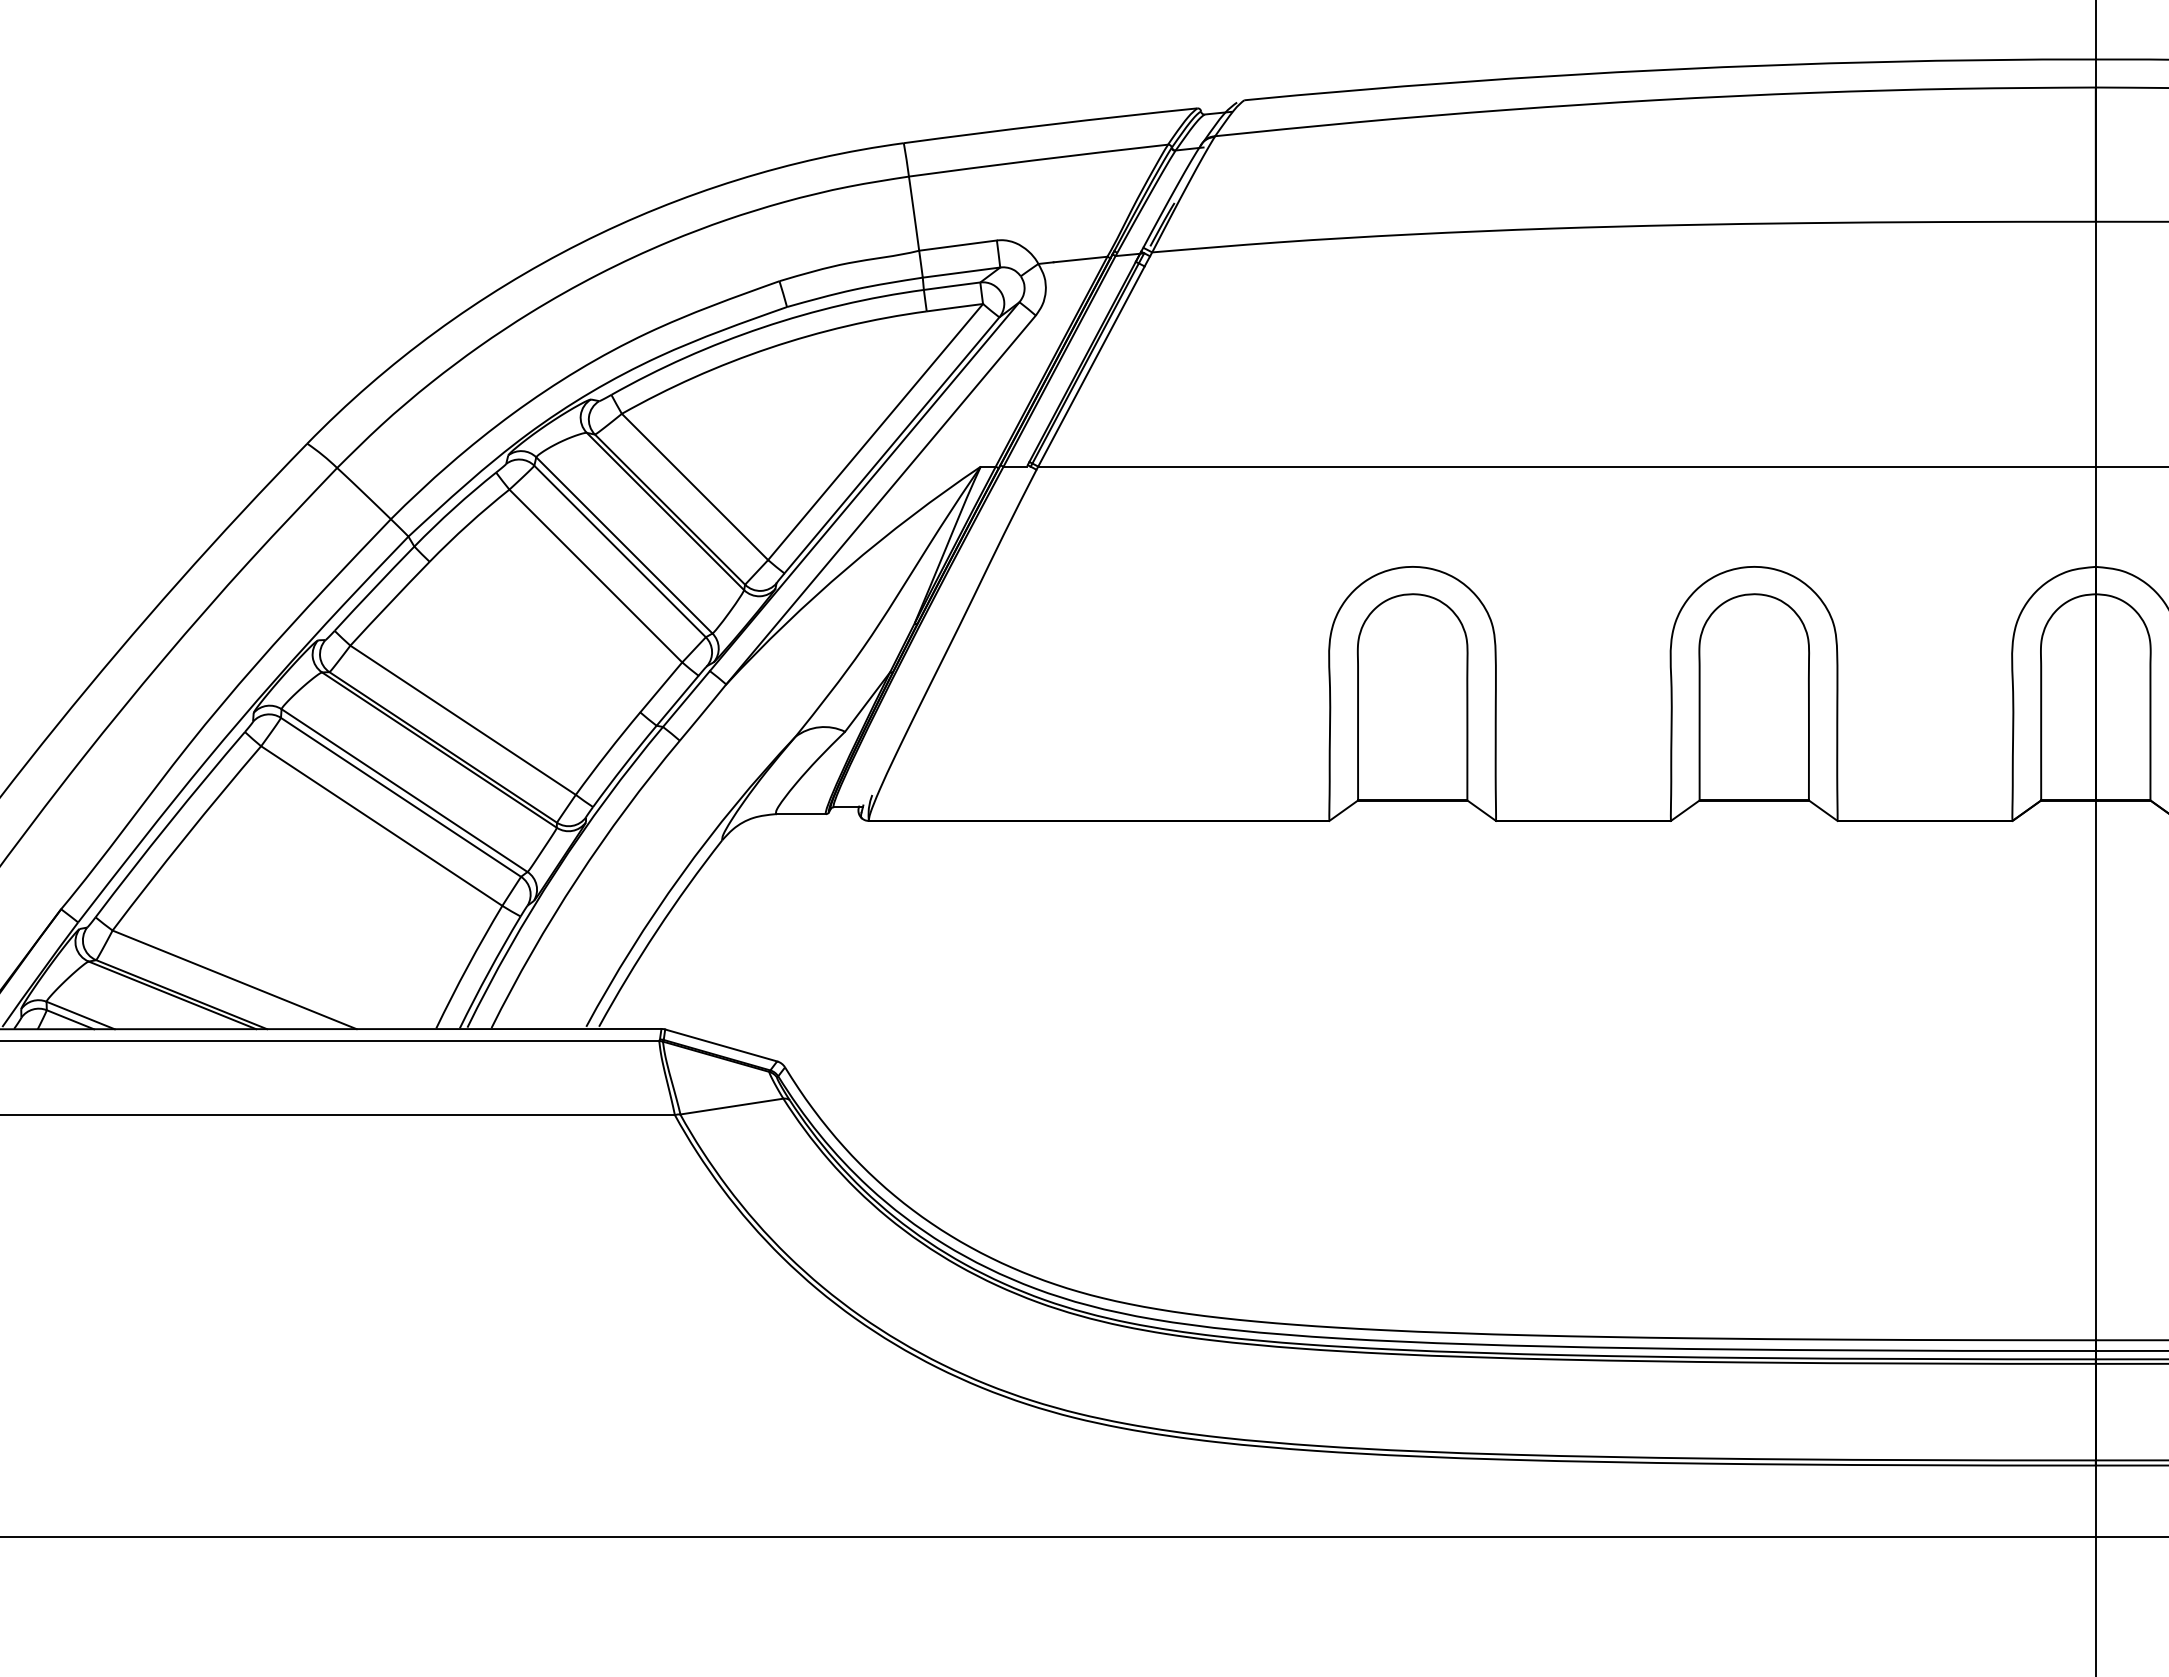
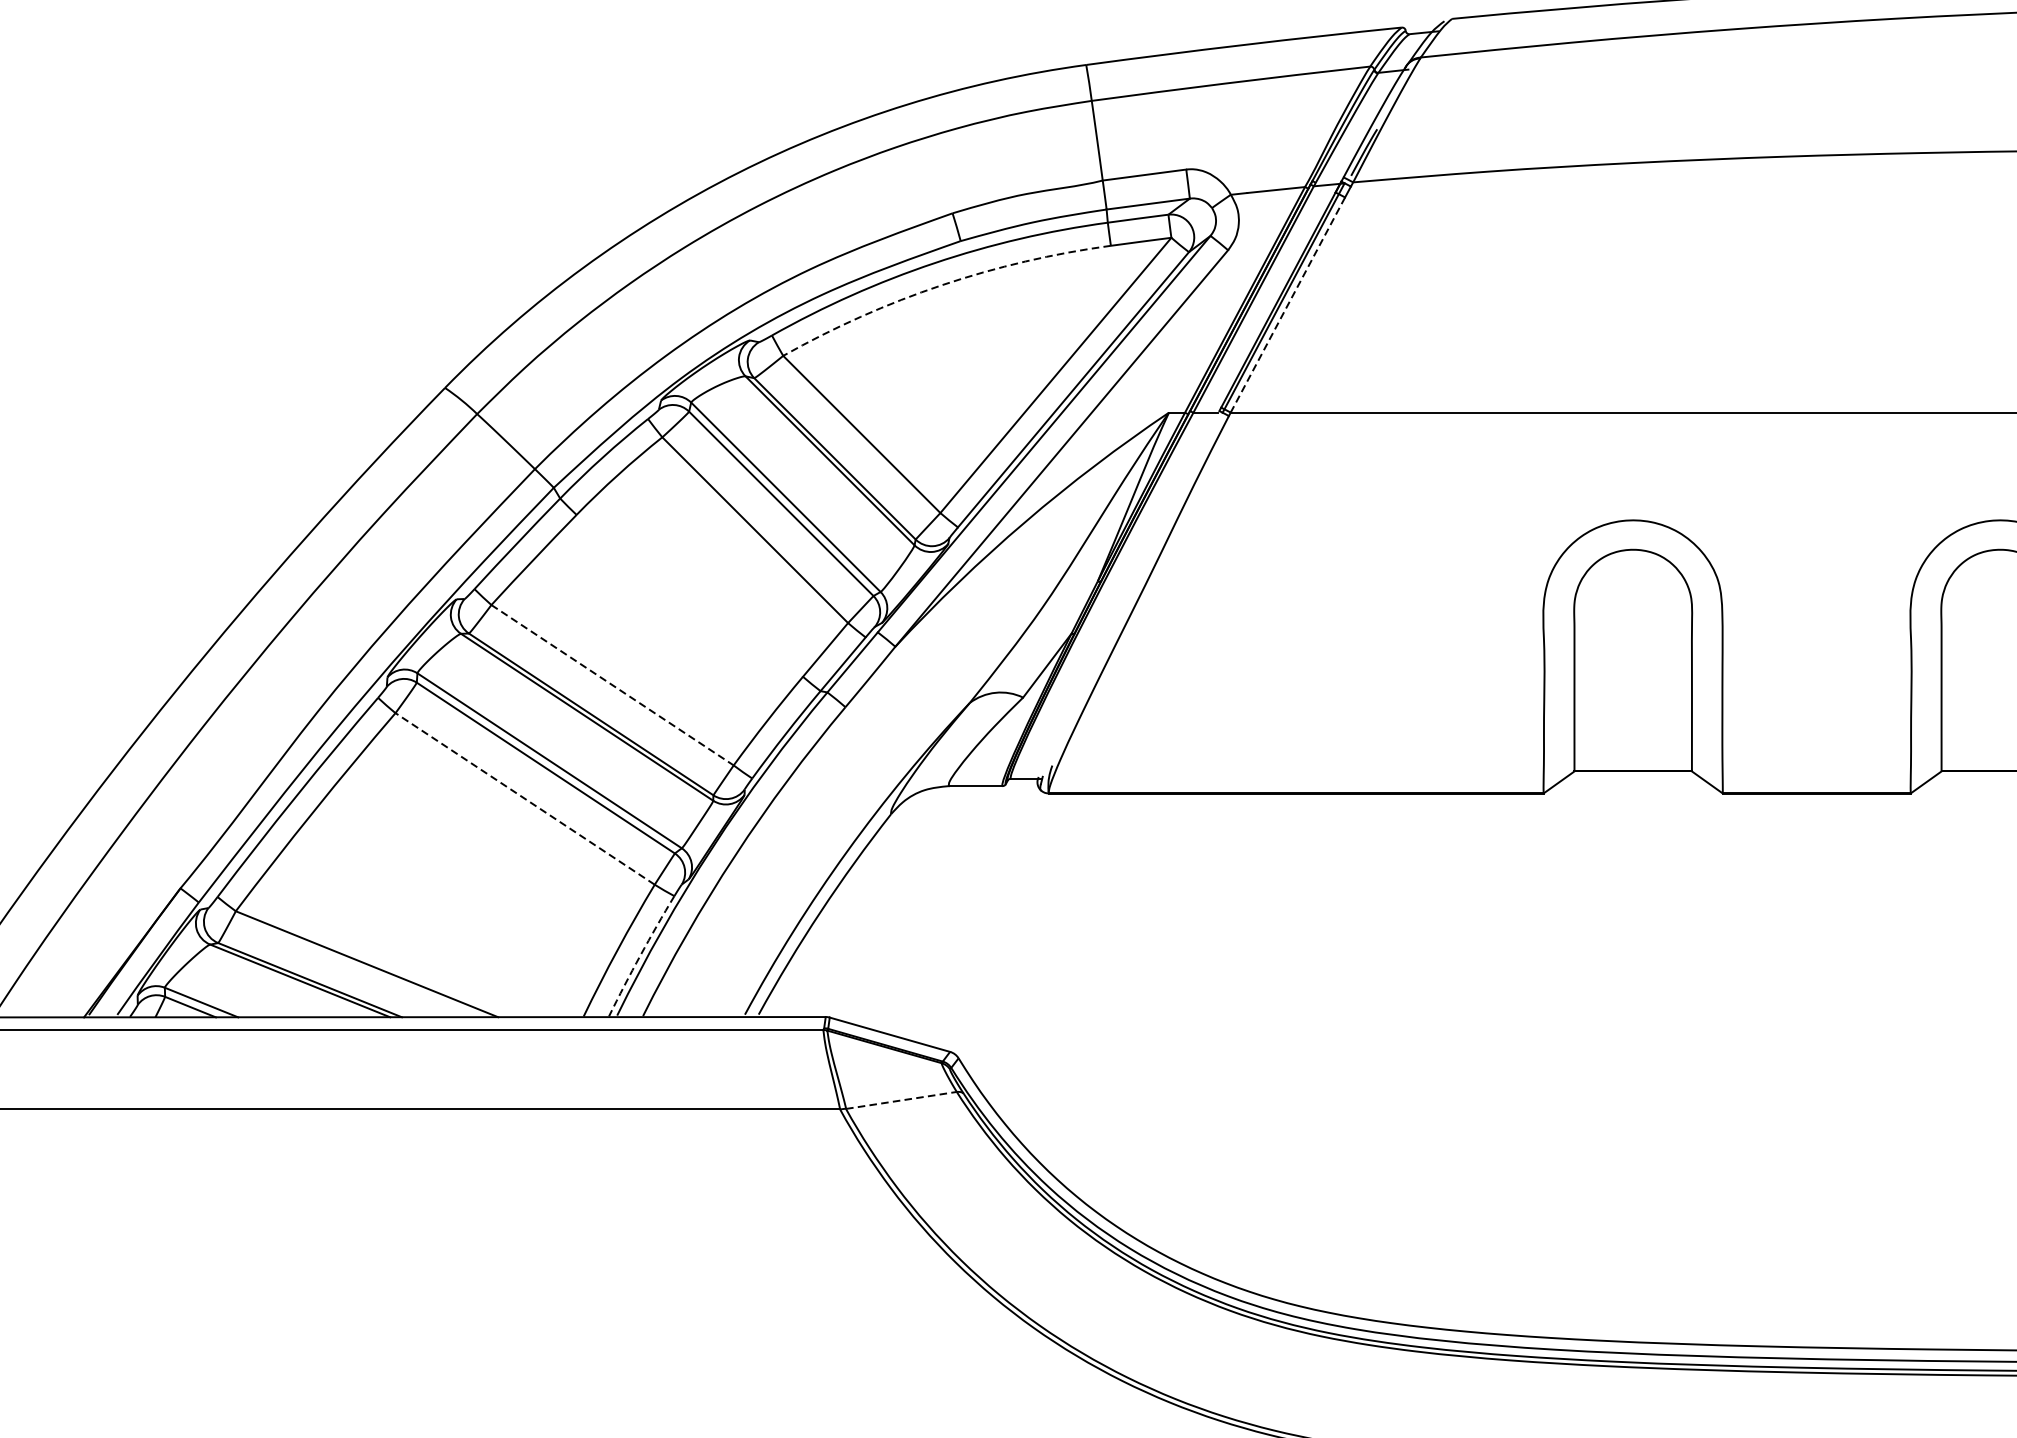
arc: (769, 348) -> (941, 285), solid -> dashed
line: (1091, 366) -> (1287, 304), solid -> dashed
line: (463, 720) -> (612, 685), solid -> dashed
line: (381, 826) -> (524, 799), solid -> dashed
arc: (489, 971) -> (640, 955), solid -> dashed
line: (732, 1106) -> (902, 1100), solid -> dashed

